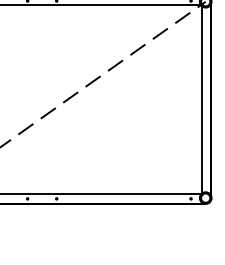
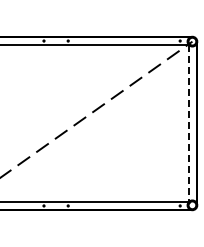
line: (202, 99) -> (189, 123), solid -> dashed

